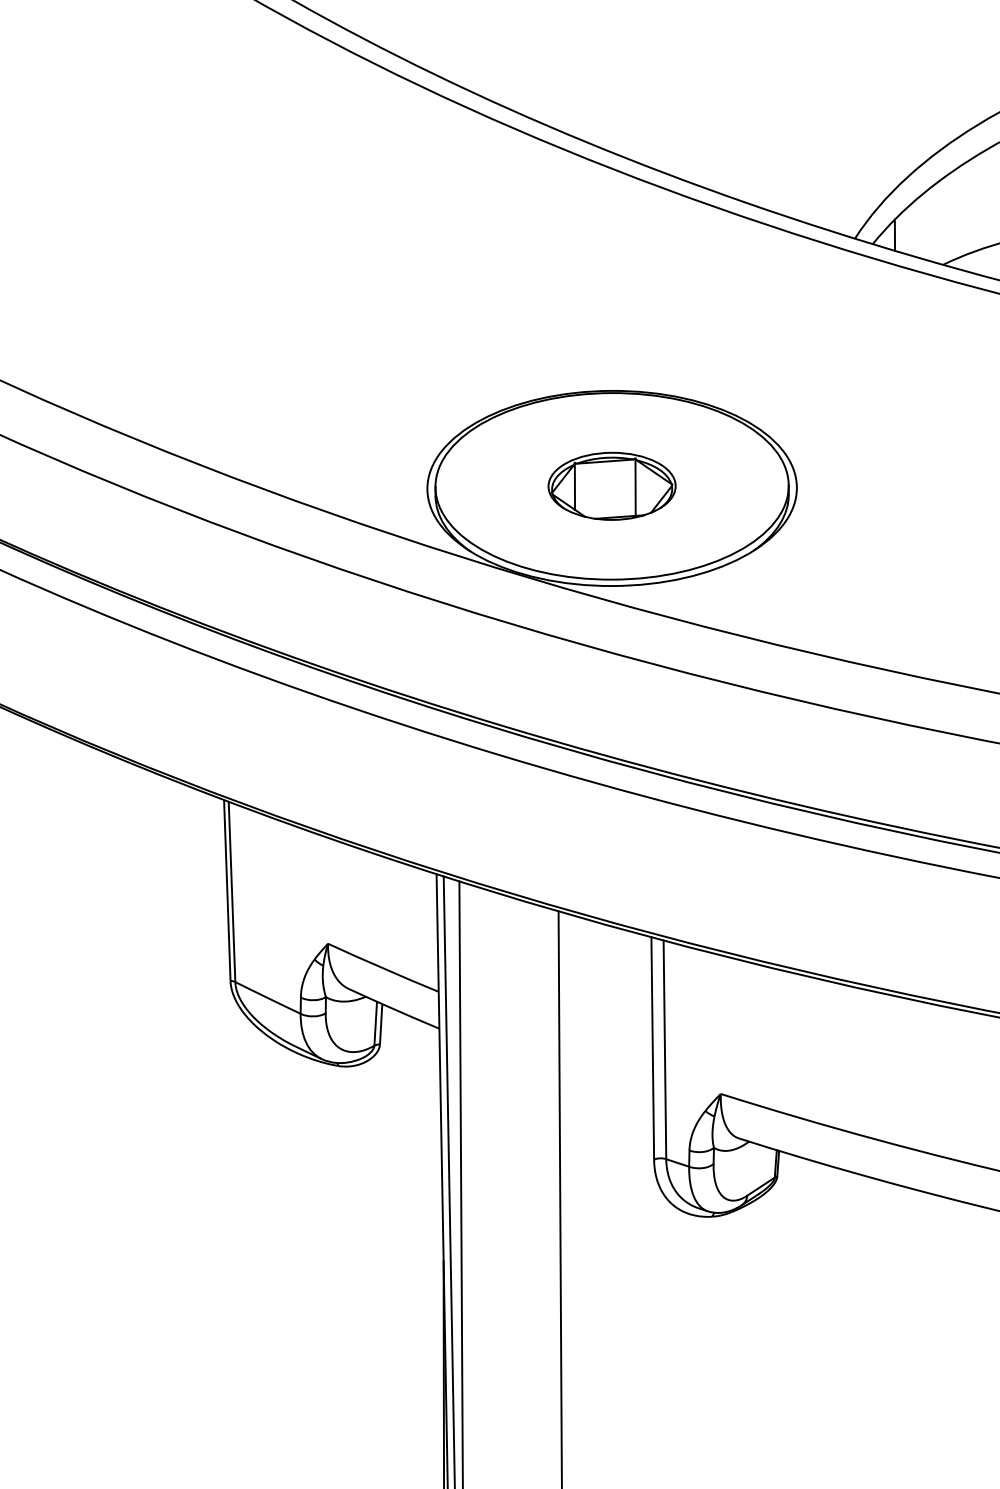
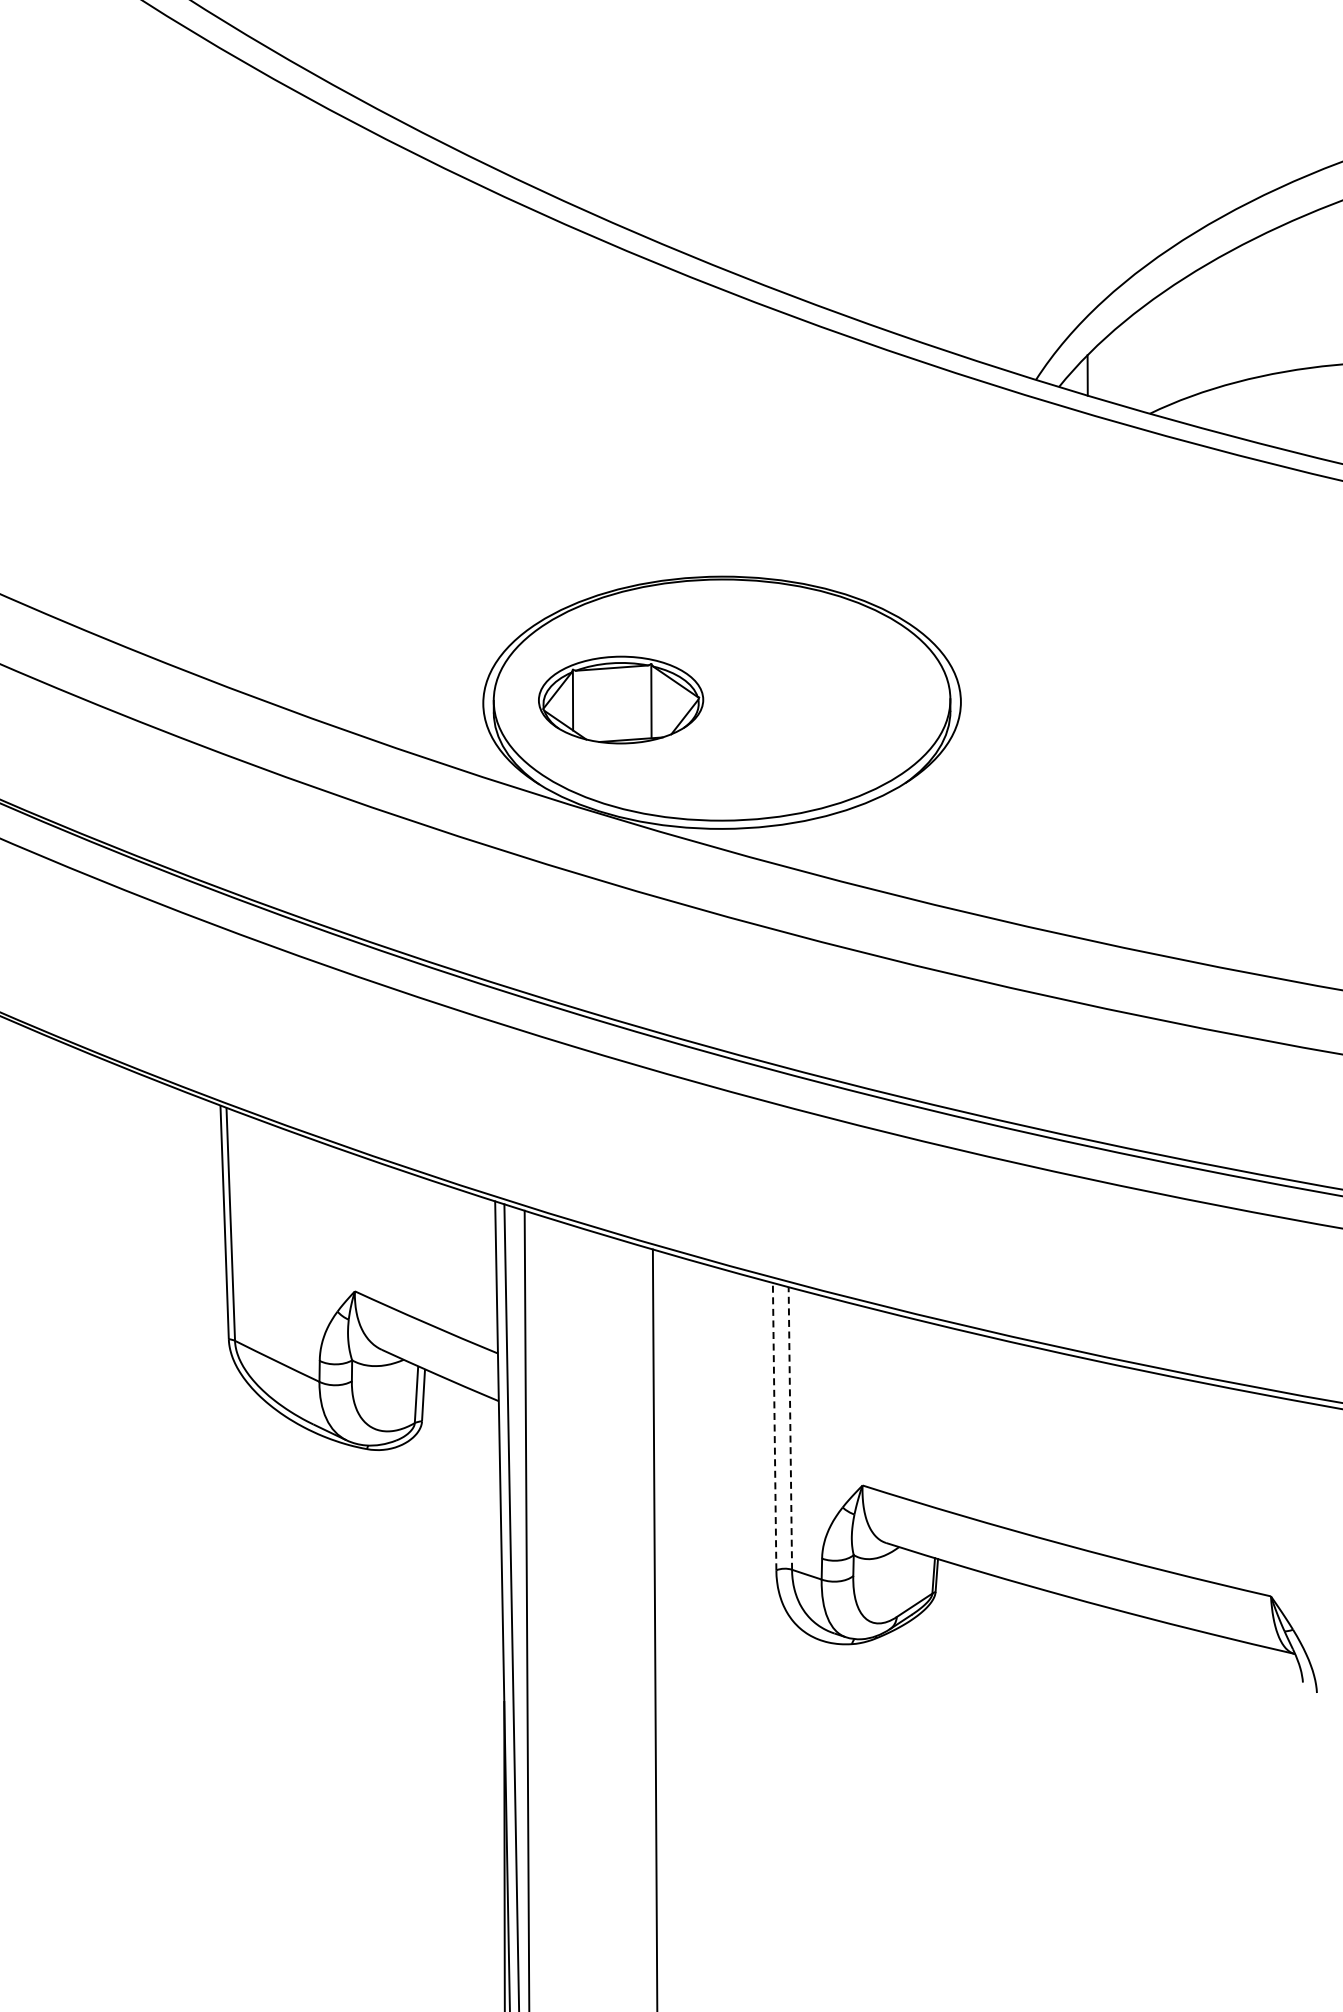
part: (612, 485) -> (621, 699), moved
line: (652, 1048) -> (774, 1426), solid -> dashed
line: (665, 1049) -> (790, 1428), solid -> dashed

